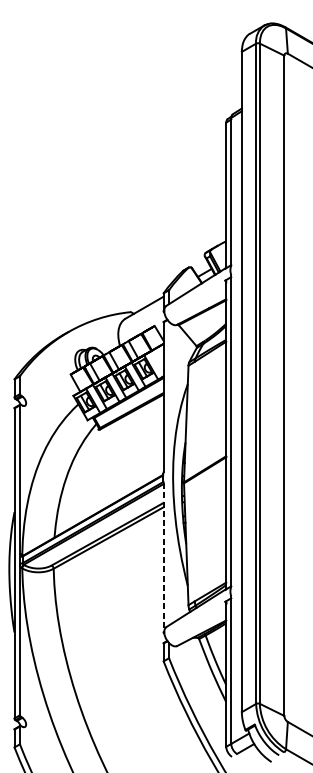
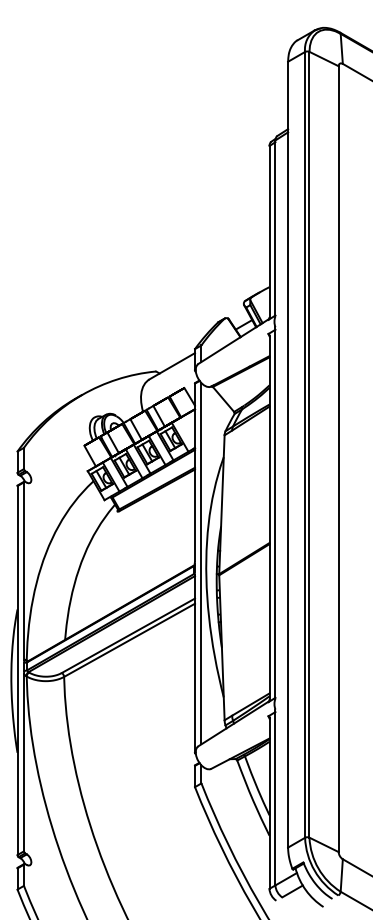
line: (169, 473) -> (201, 563), added
line: (164, 557) -> (195, 663), dashed -> solid

